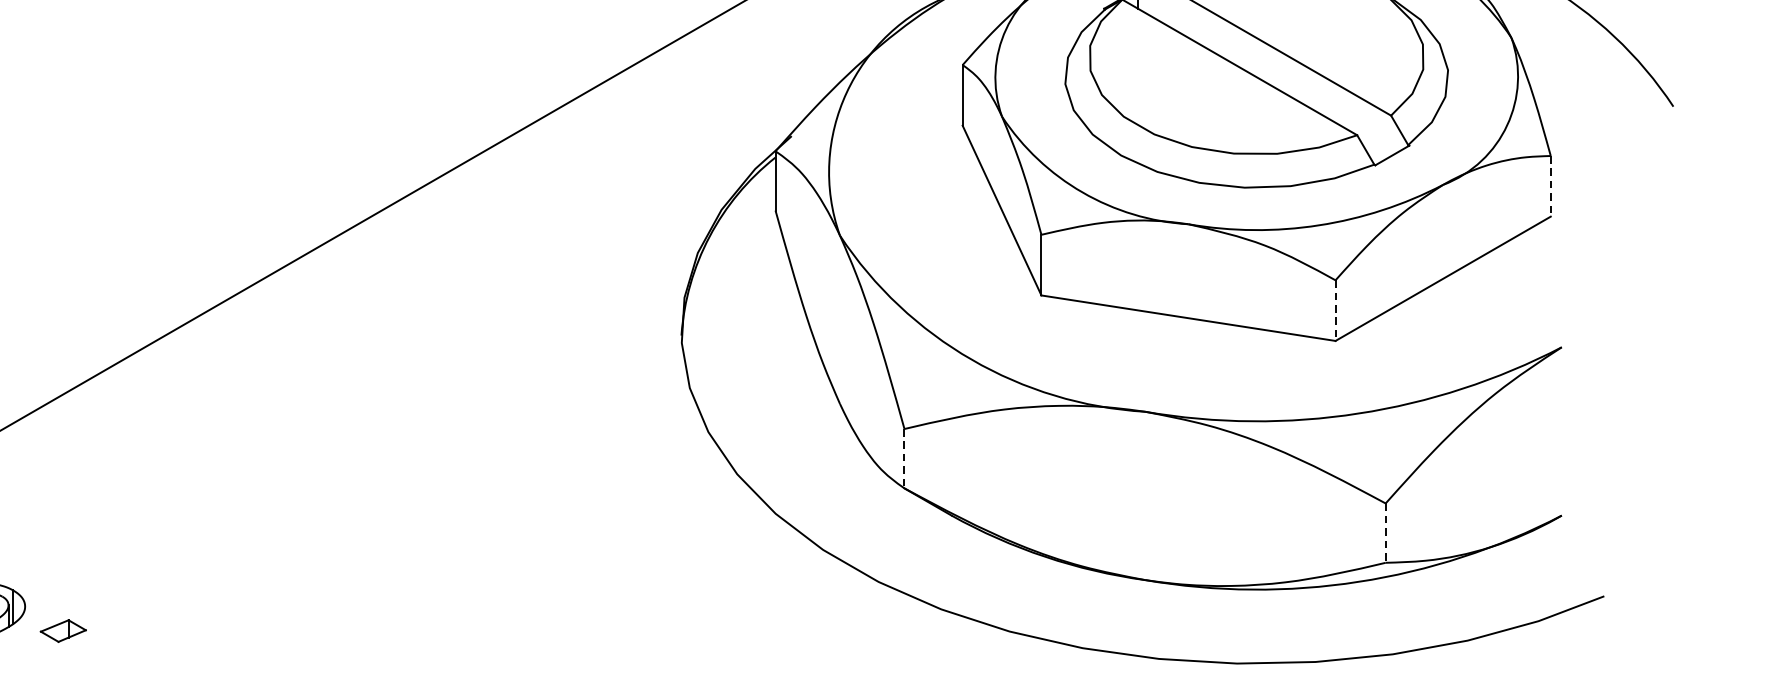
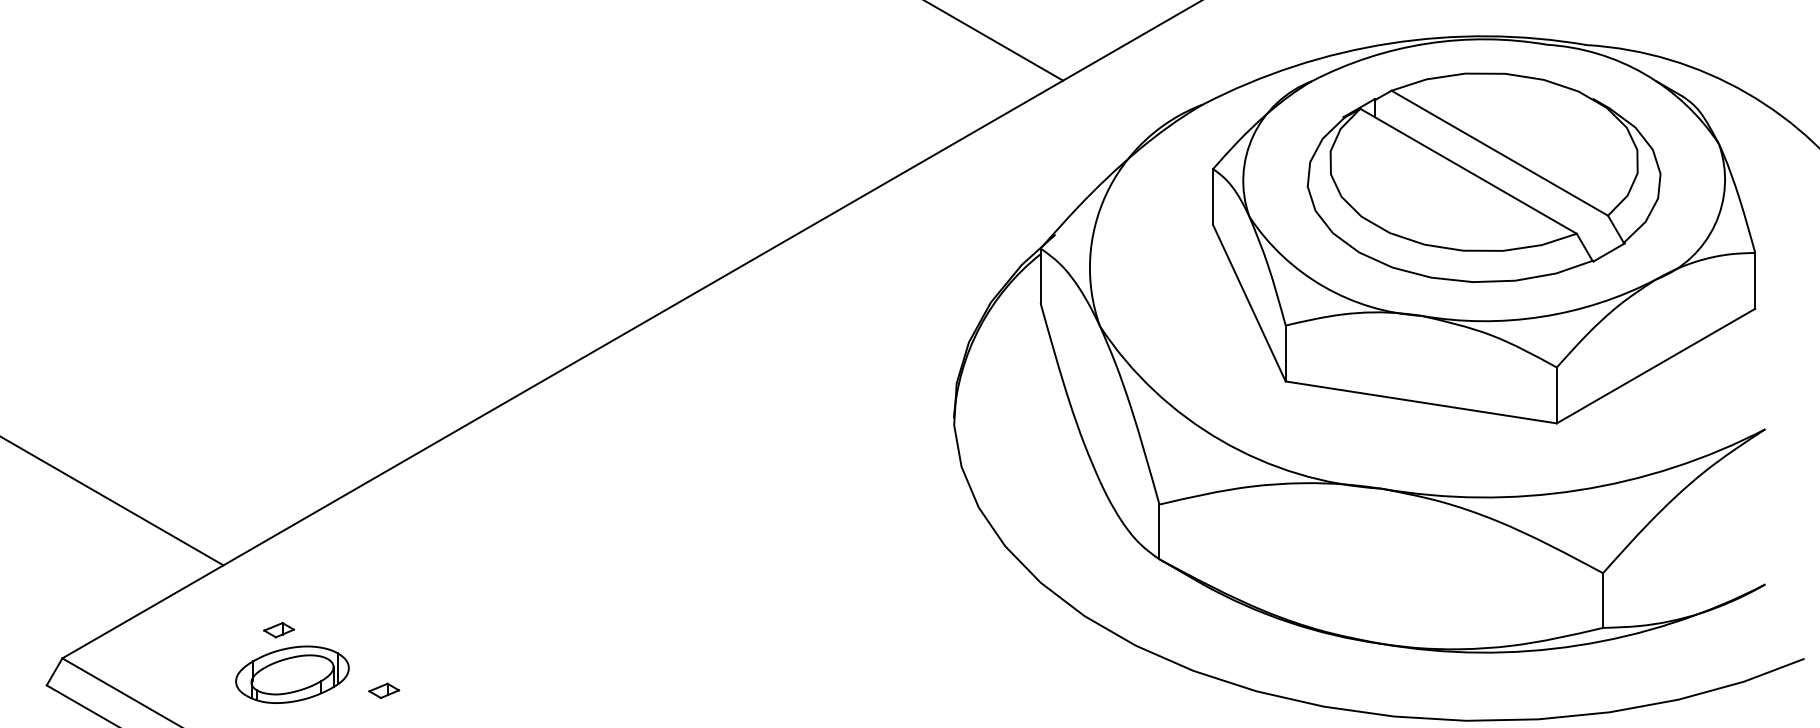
line: (1551, 185) -> (1755, 280), dashed -> solid
line: (1335, 310) -> (1556, 395), dashed -> solid
line: (904, 459) -> (1159, 532), dashed -> solid
line: (1386, 534) -> (1603, 601), dashed -> solid
part: (63, 630) -> (384, 690), size x0.71

